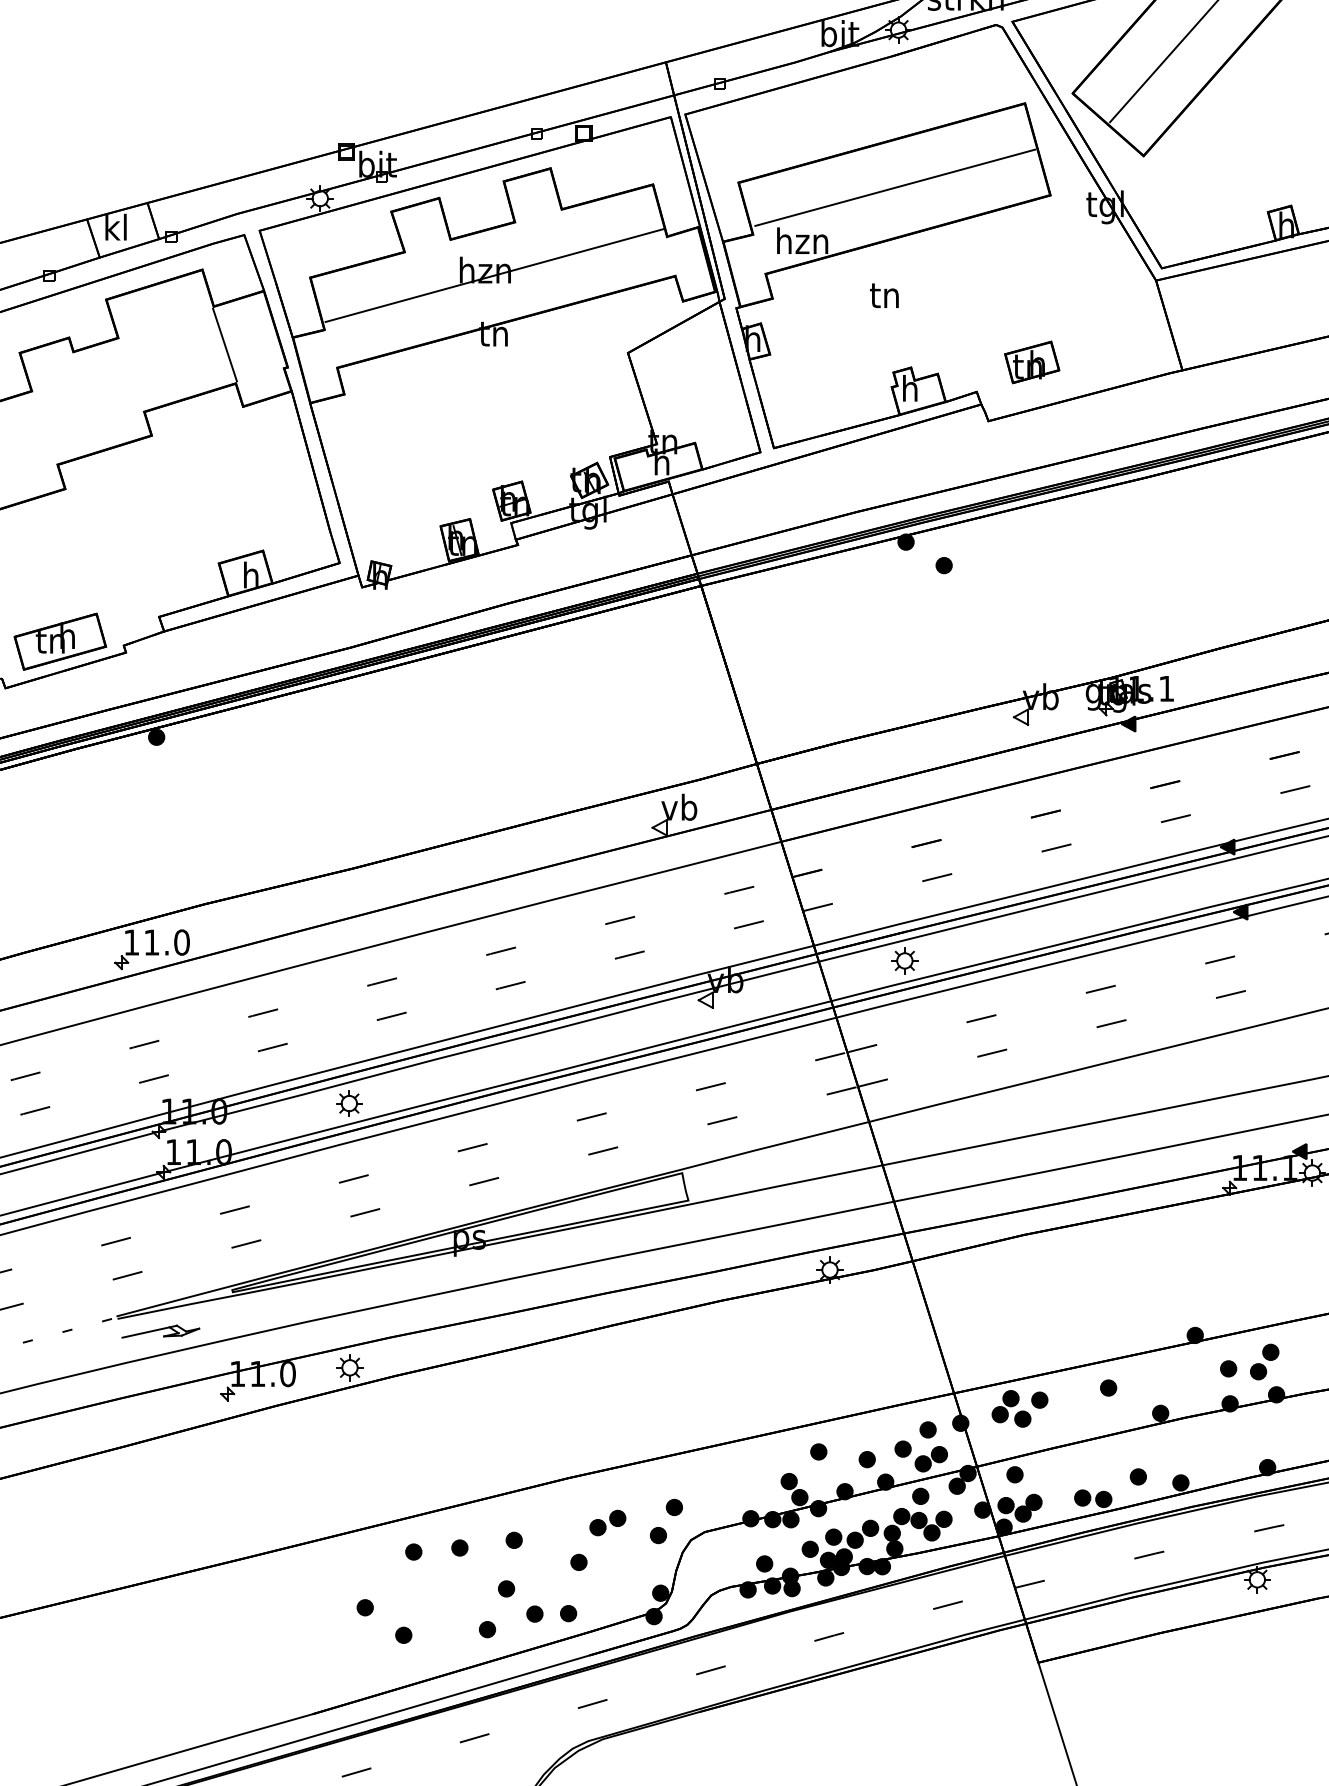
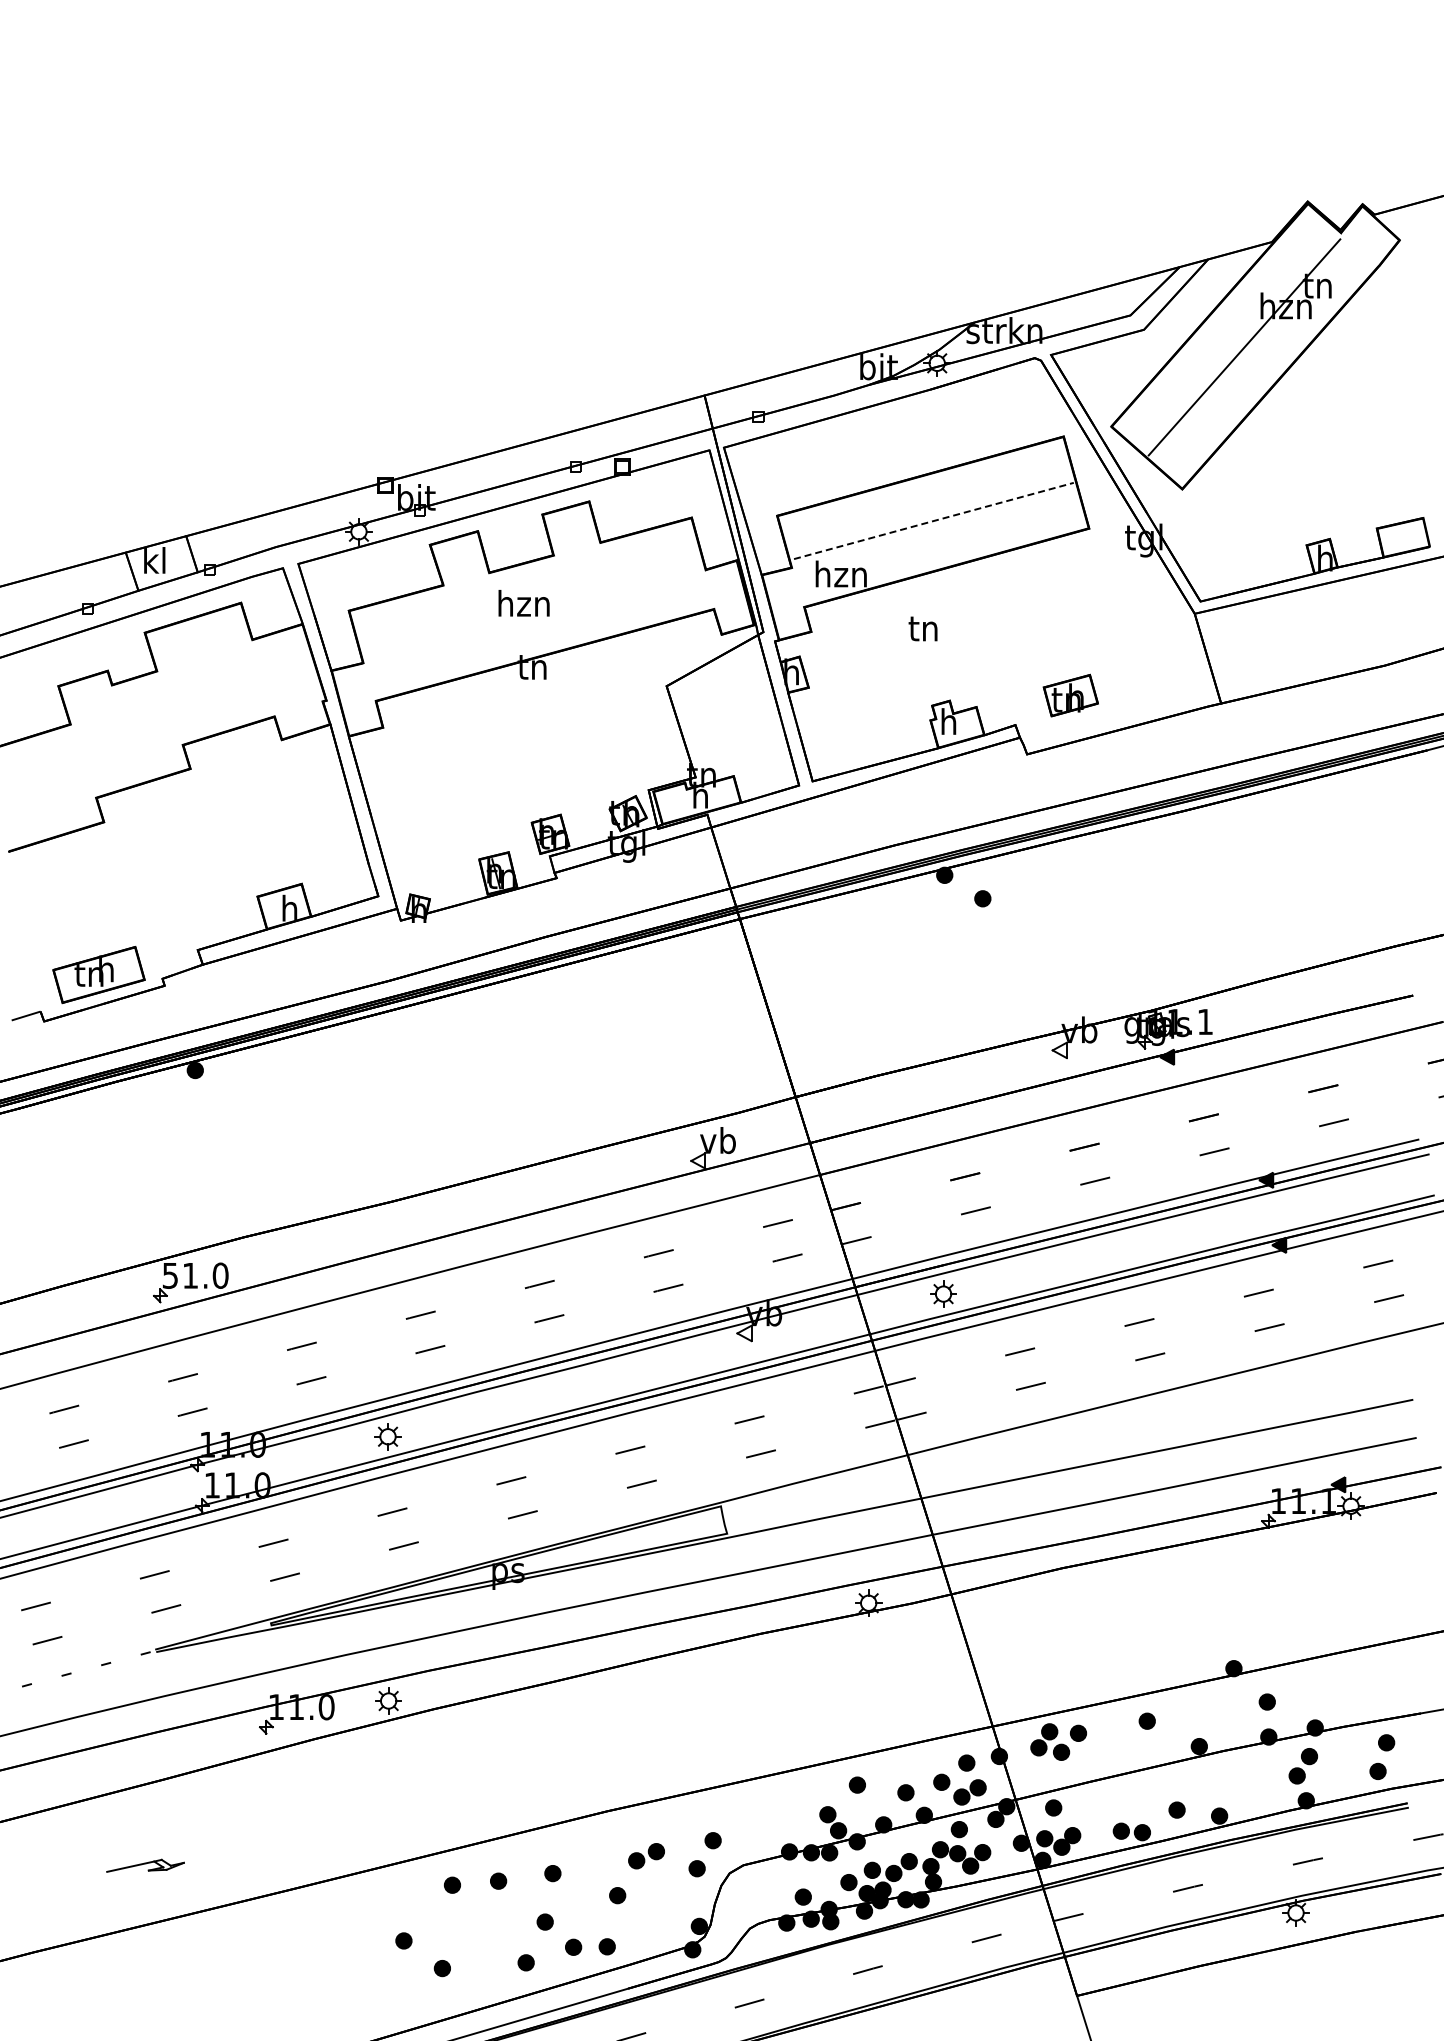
line: (894, 187) -> (933, 520), solid -> dashed
line: (494, 275) -> (533, 608), removed
line: (224, 344) -> (263, 677), removed
text: (130, 942) -> (169, 1275), 11.0 -> 51.0
part: (160, 1331) -> (145, 1865), moved
part: (1264, 1362) -> (1303, 1766), moved

